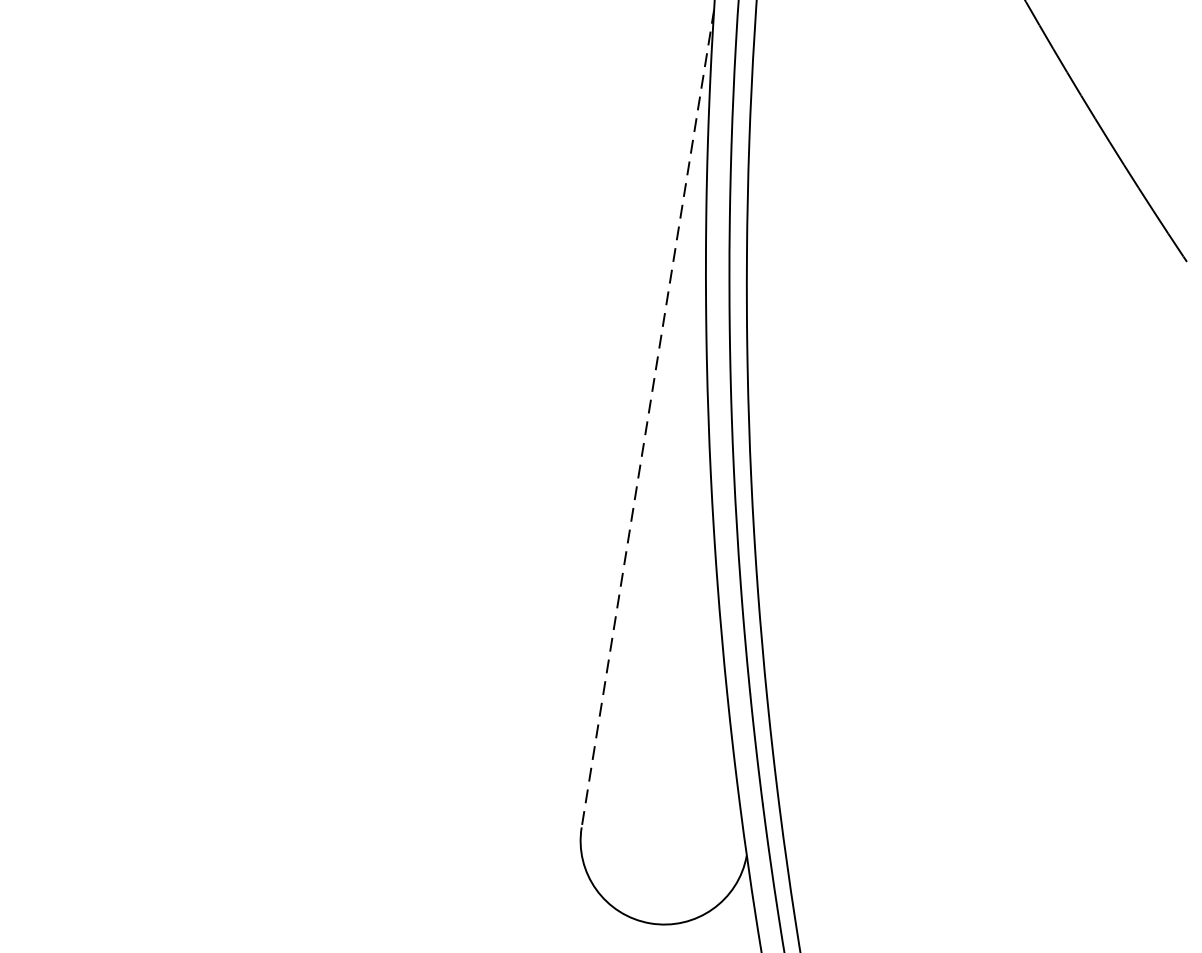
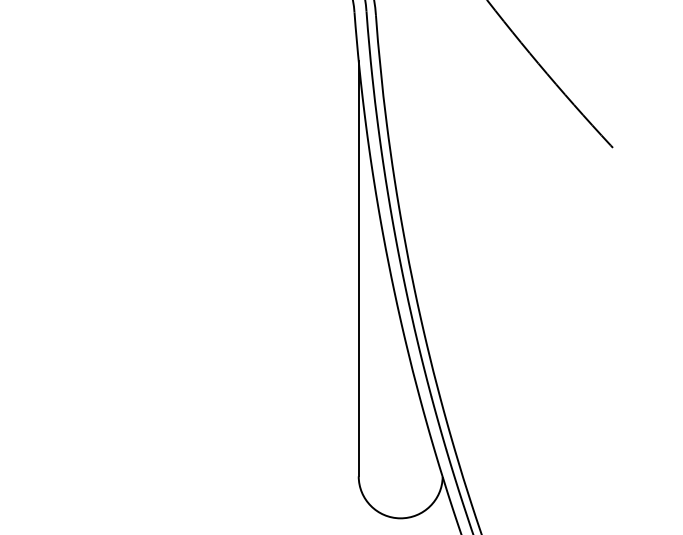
line: (647, 418) -> (358, 268), dashed -> solid

